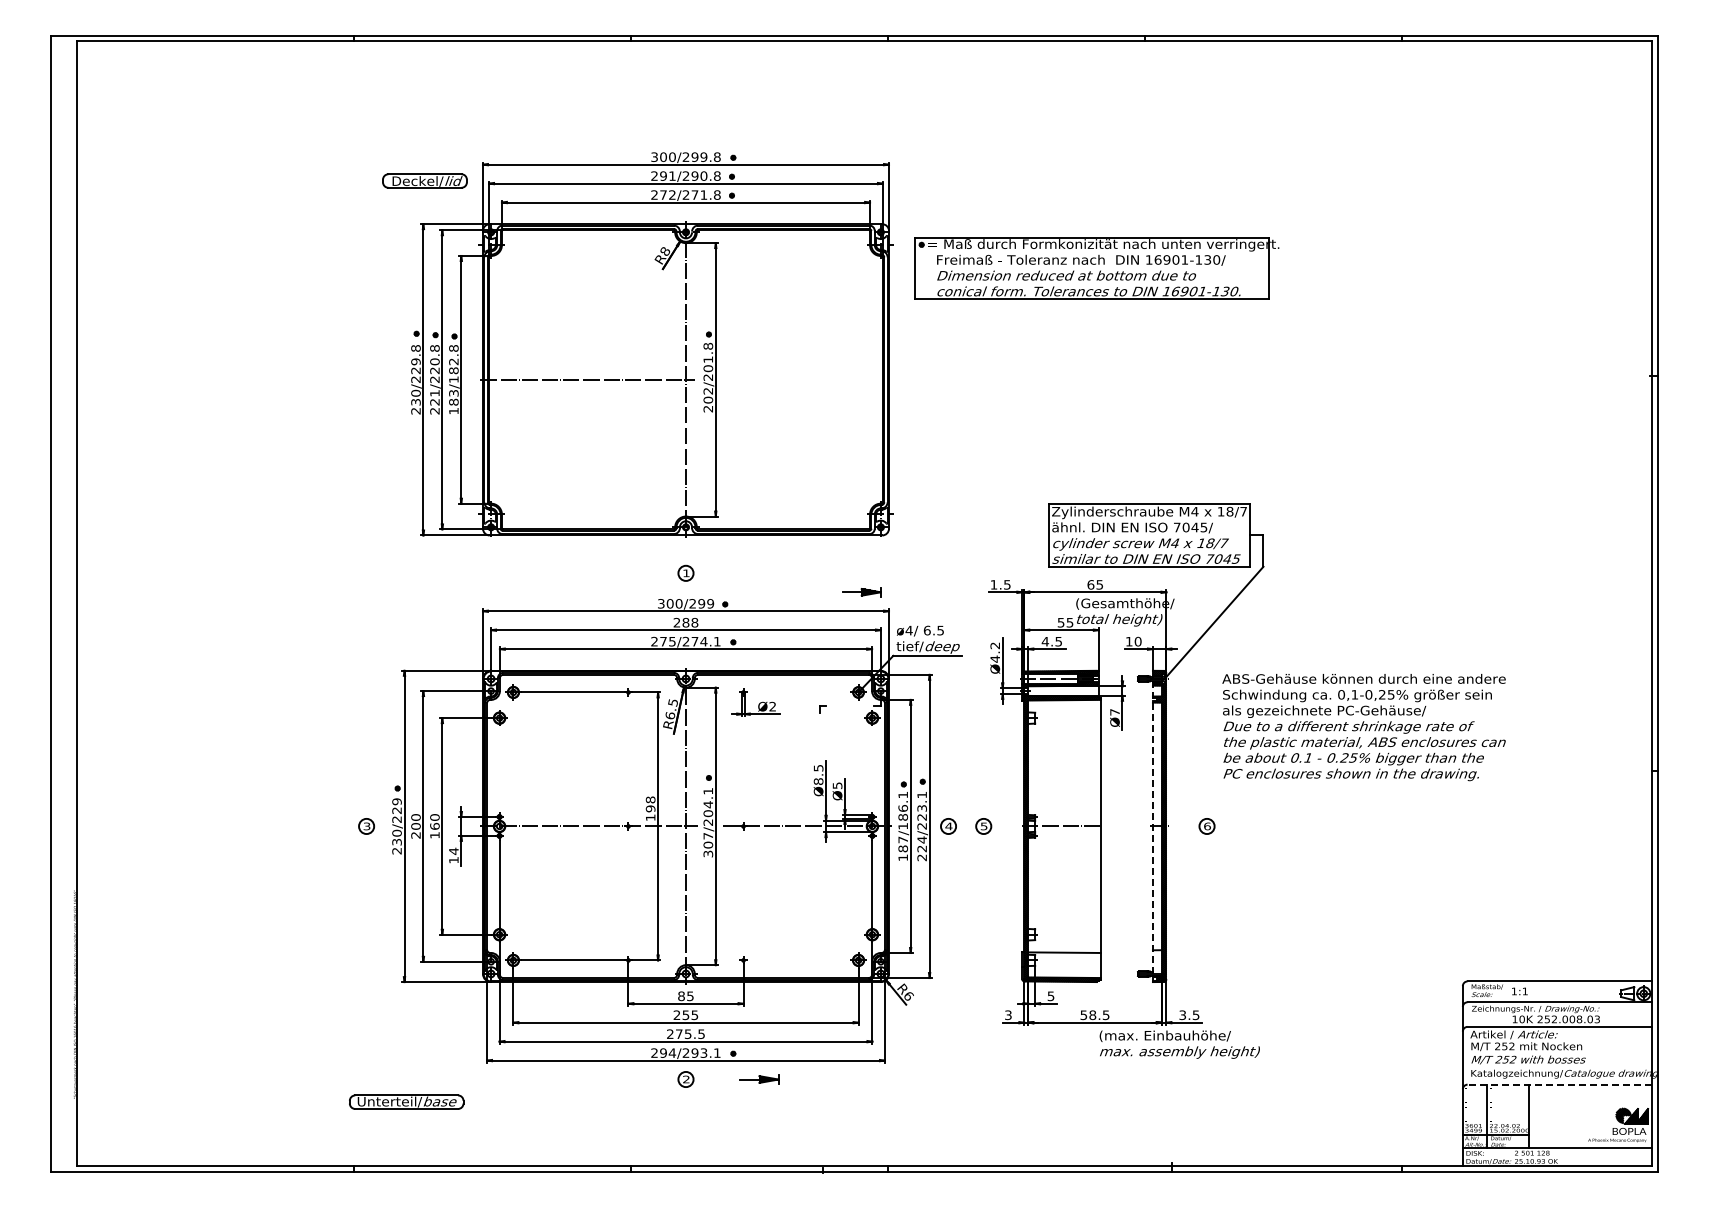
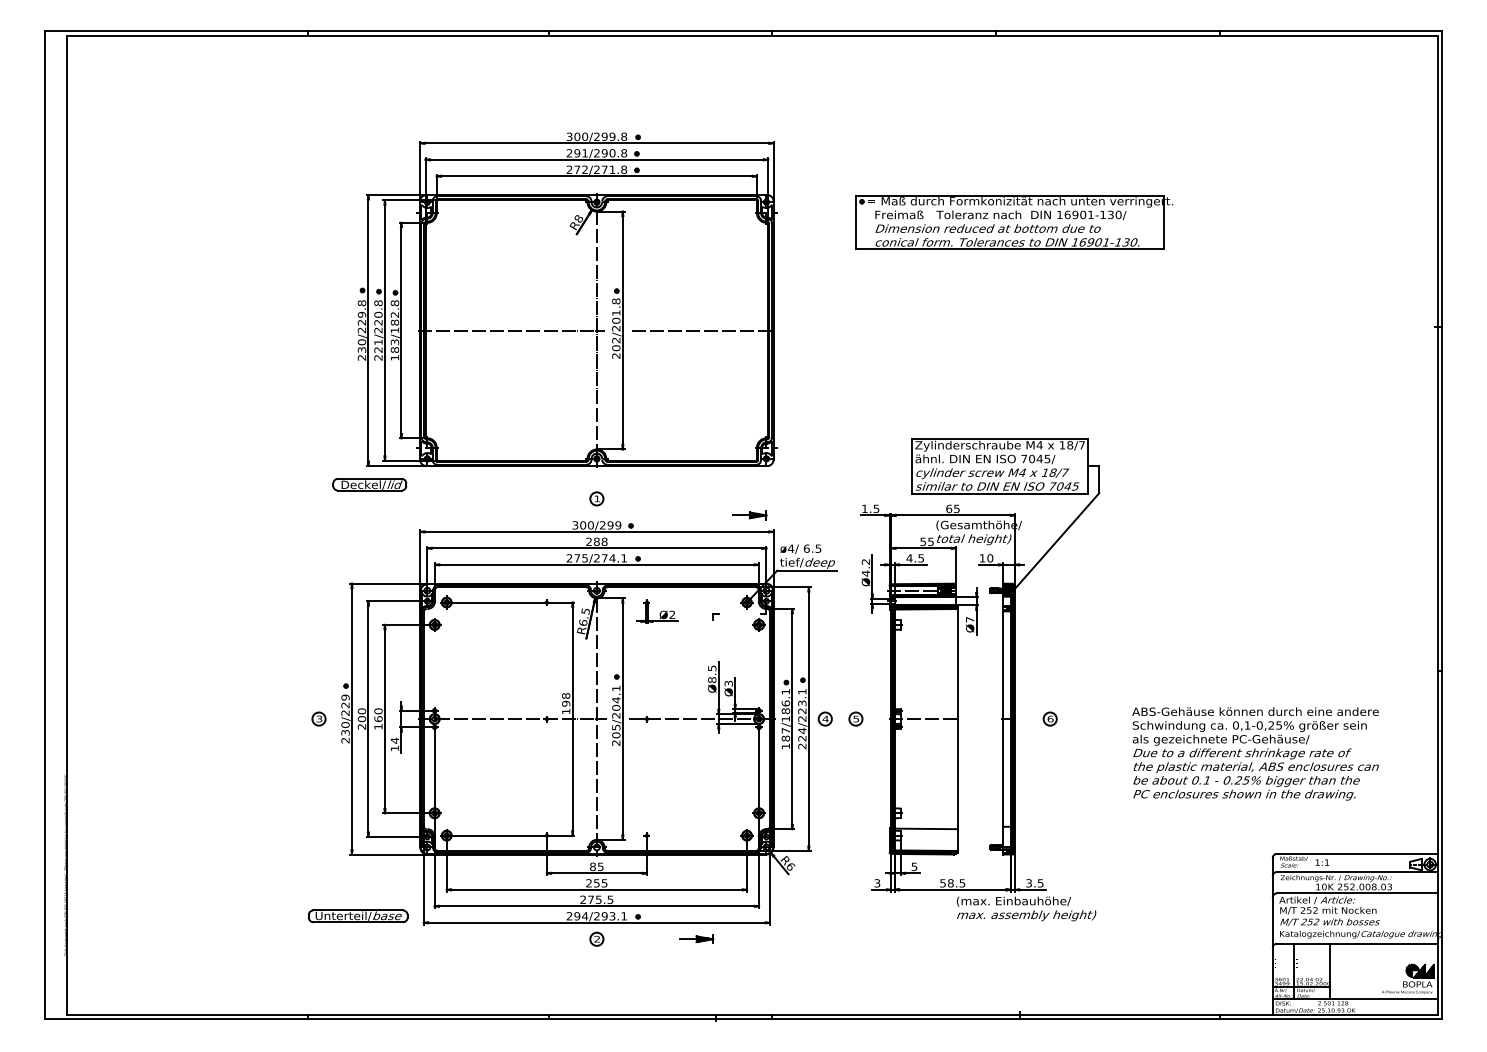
part: (424, 180) -> (369, 484), moved
part: (1096, 268) -> (1014, 222), moved
line: (808, 379) -> (703, 330), added
text: (1363, 727) -> (1255, 753), moved
text: (836, 785) -> (727, 683), Ø5 -> Ø3
line: (1152, 832) -> (1002, 724), dashed -> solid
text: (708, 845) -> (616, 735), 307/204.1 -> 205/204.1
part: (759, 1079) -> (696, 939), moved
line: (1559, 1084) -> (1356, 943), dashed -> solid
part: (406, 1101) -> (358, 915), moved

